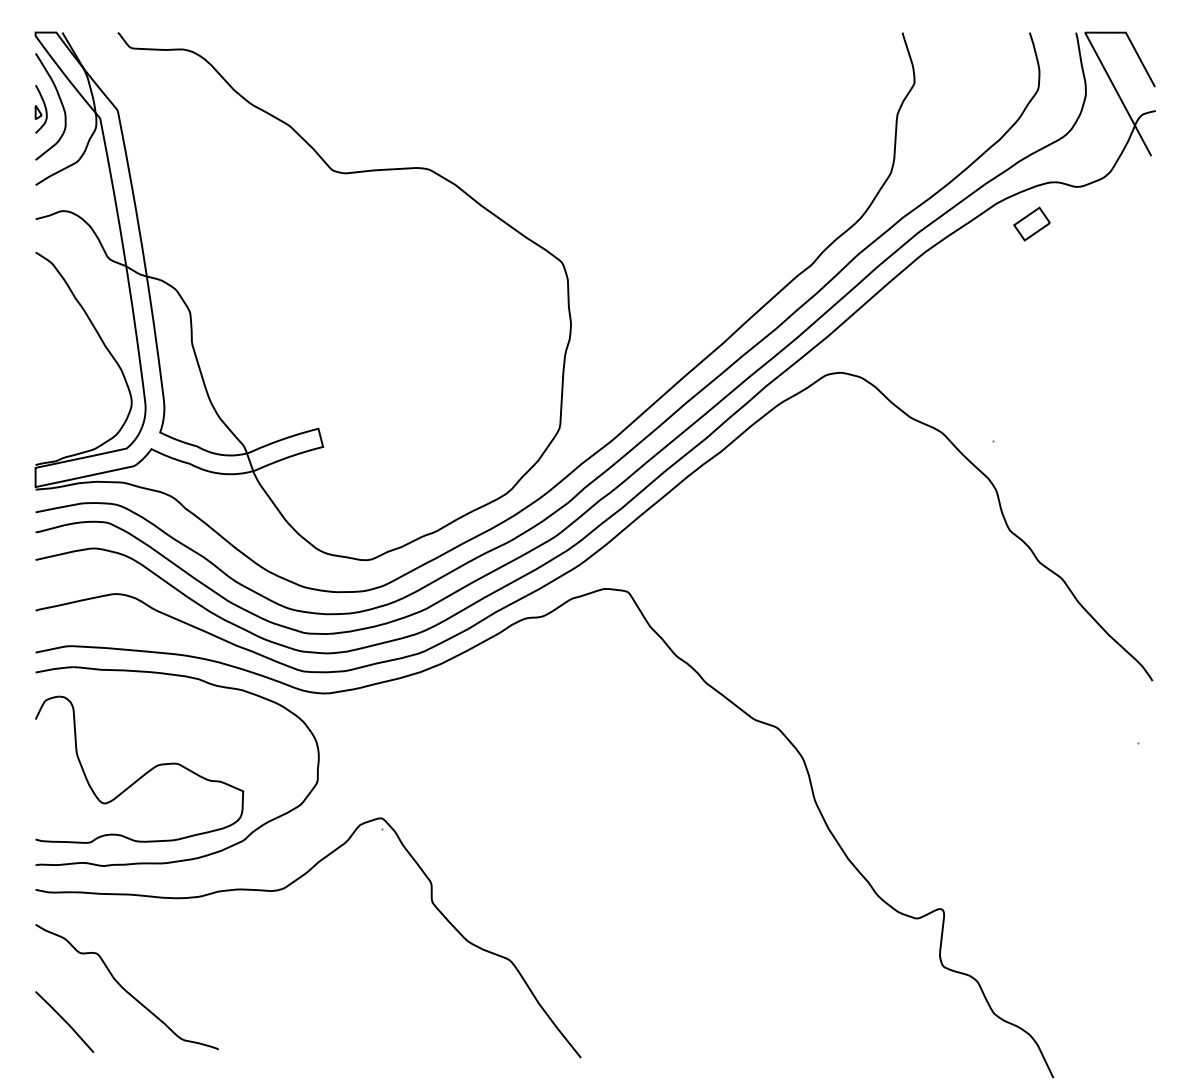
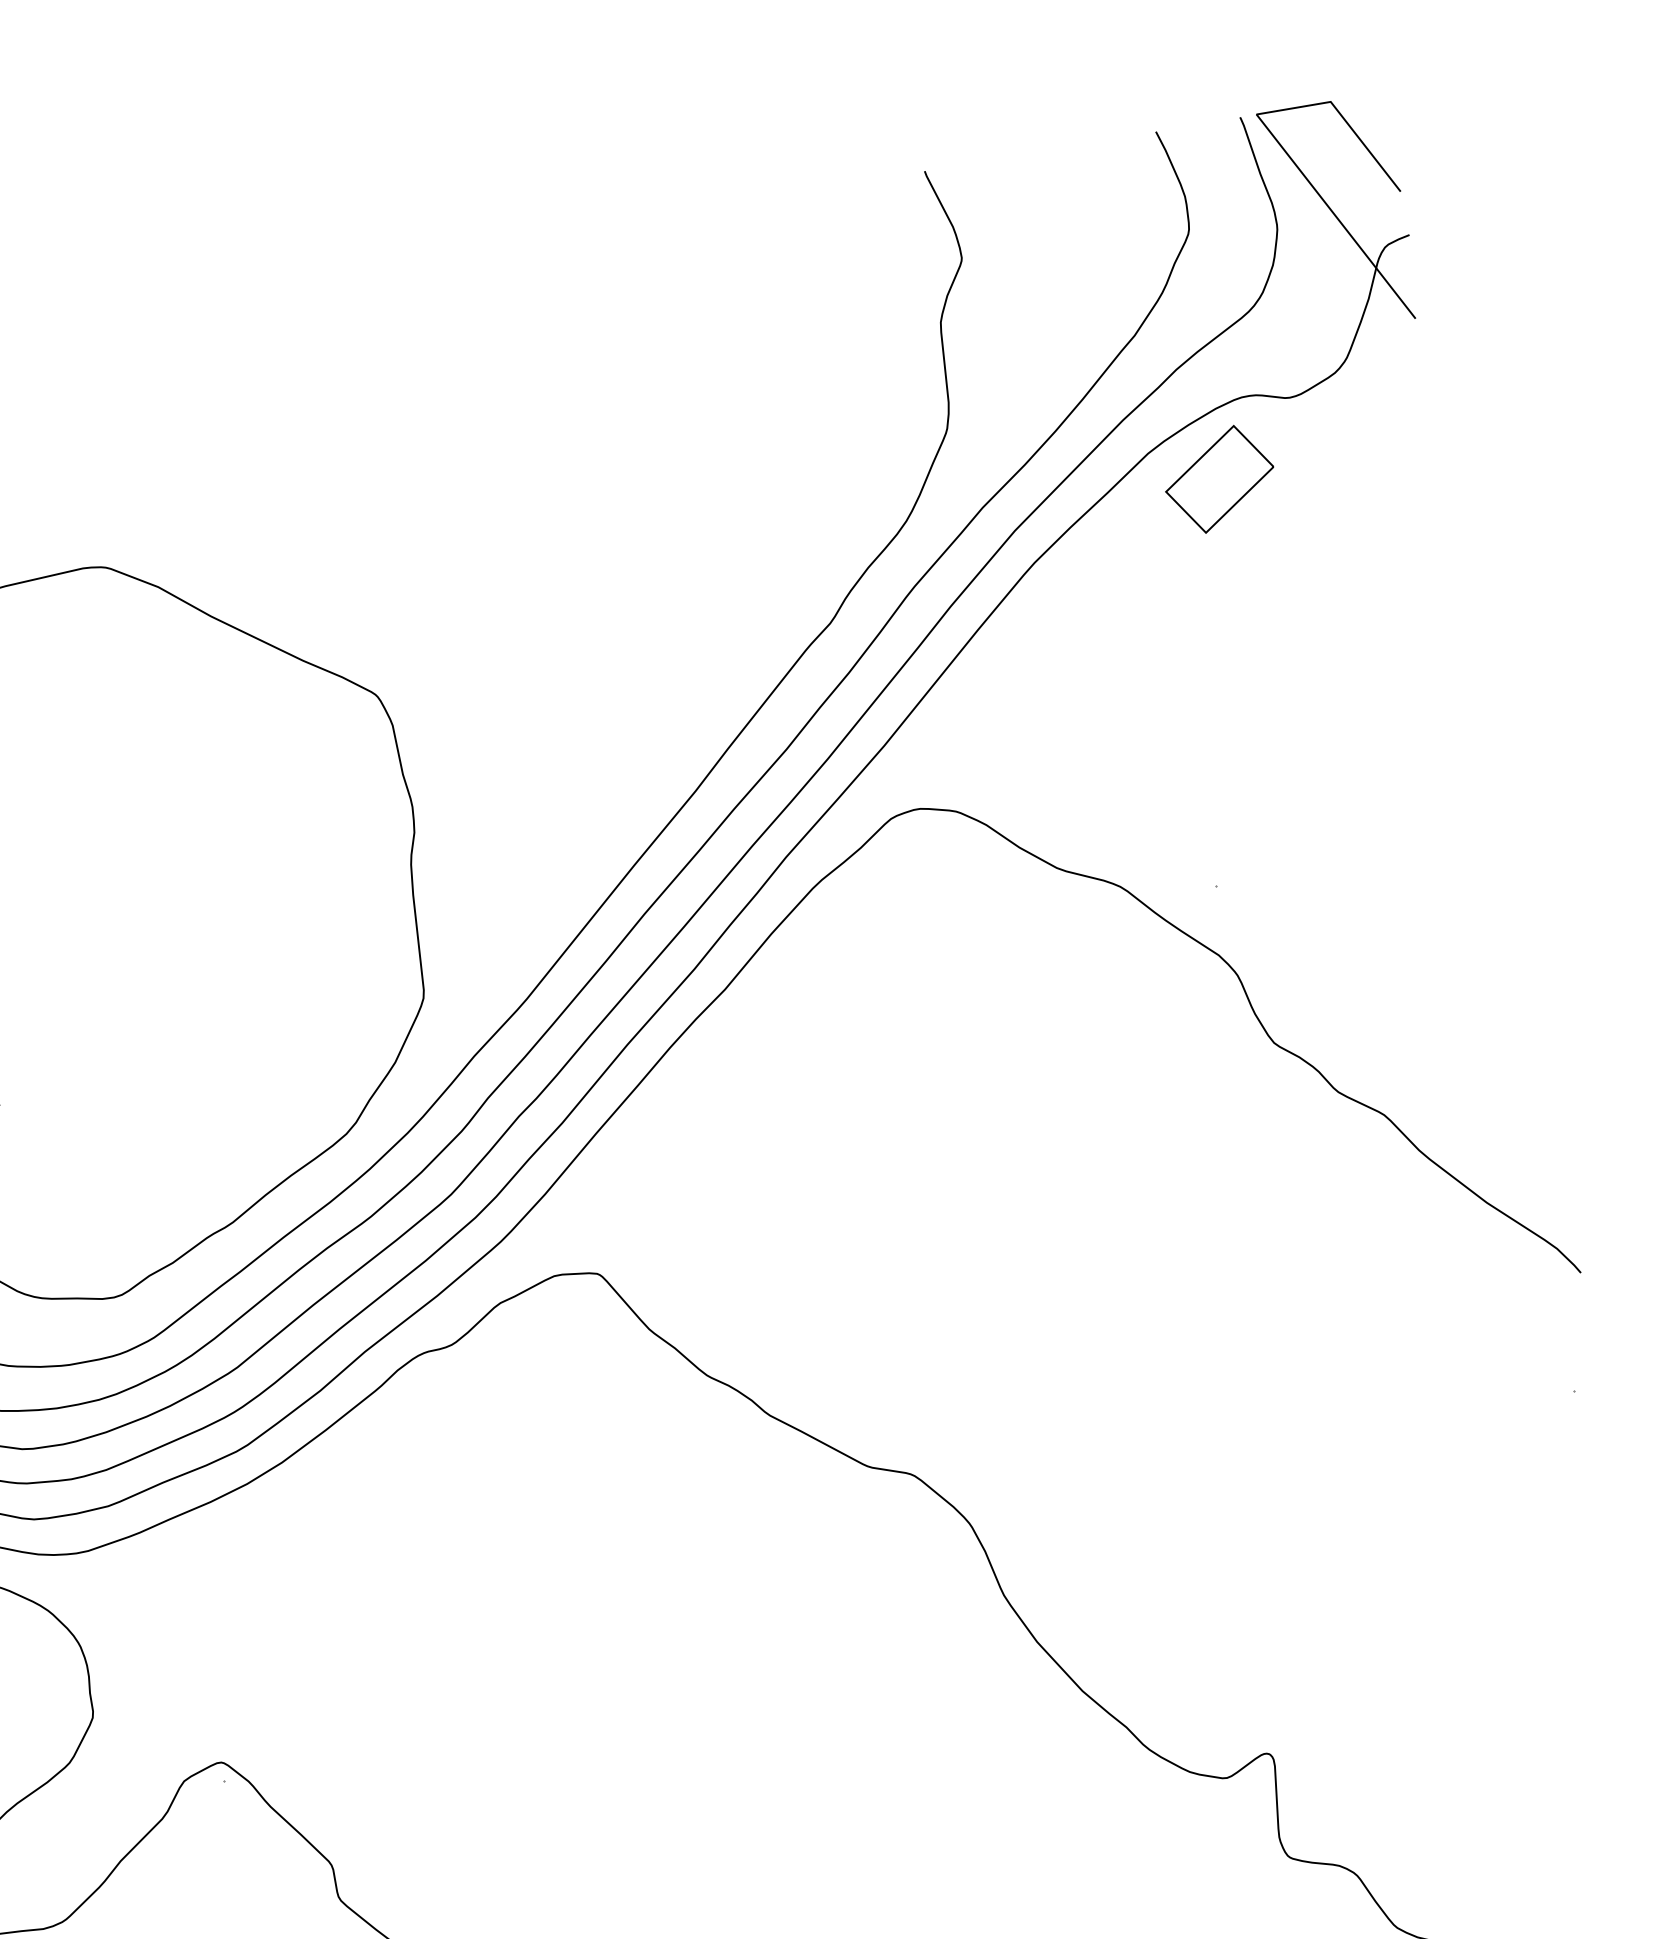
part: (1031, 223) -> (1218, 478), size x1.67

